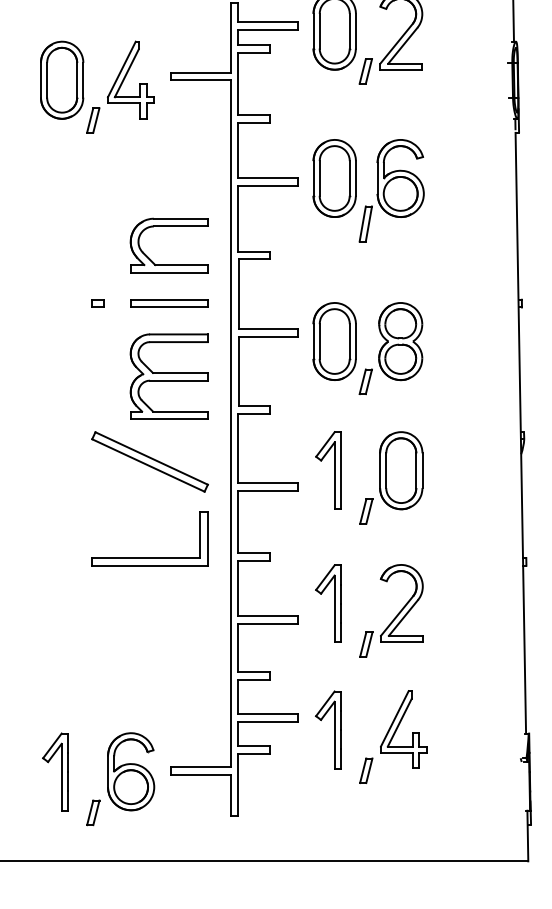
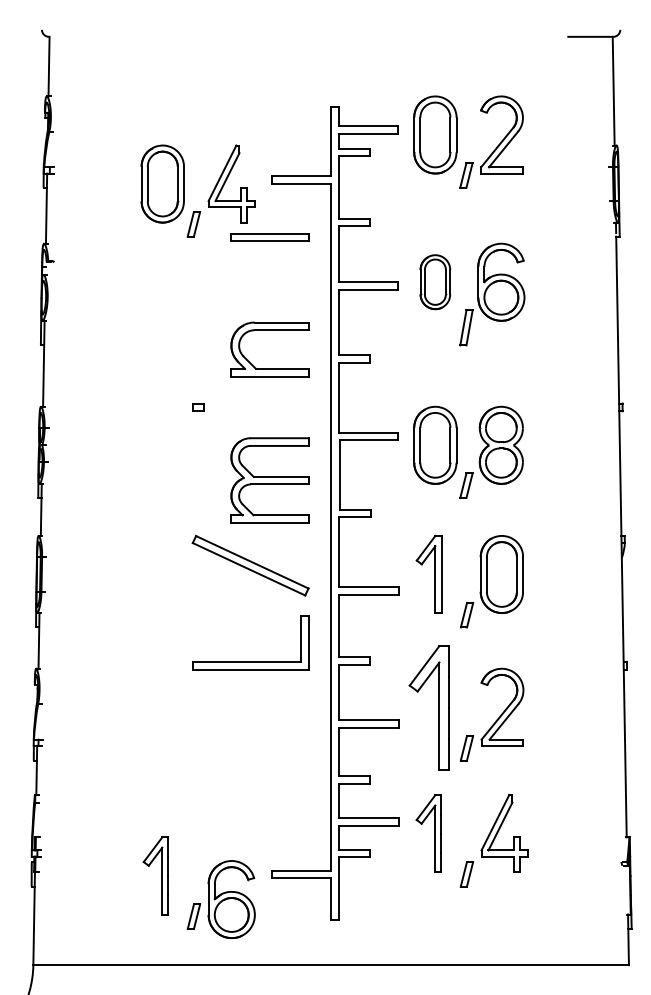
part: (334, 177) -> (435, 281), size x0.7
part: (168, 303) -> (269, 237), moved
part: (327, 603) -> (428, 707), size x1.6
part: (130, 771) -> (231, 899), moved

